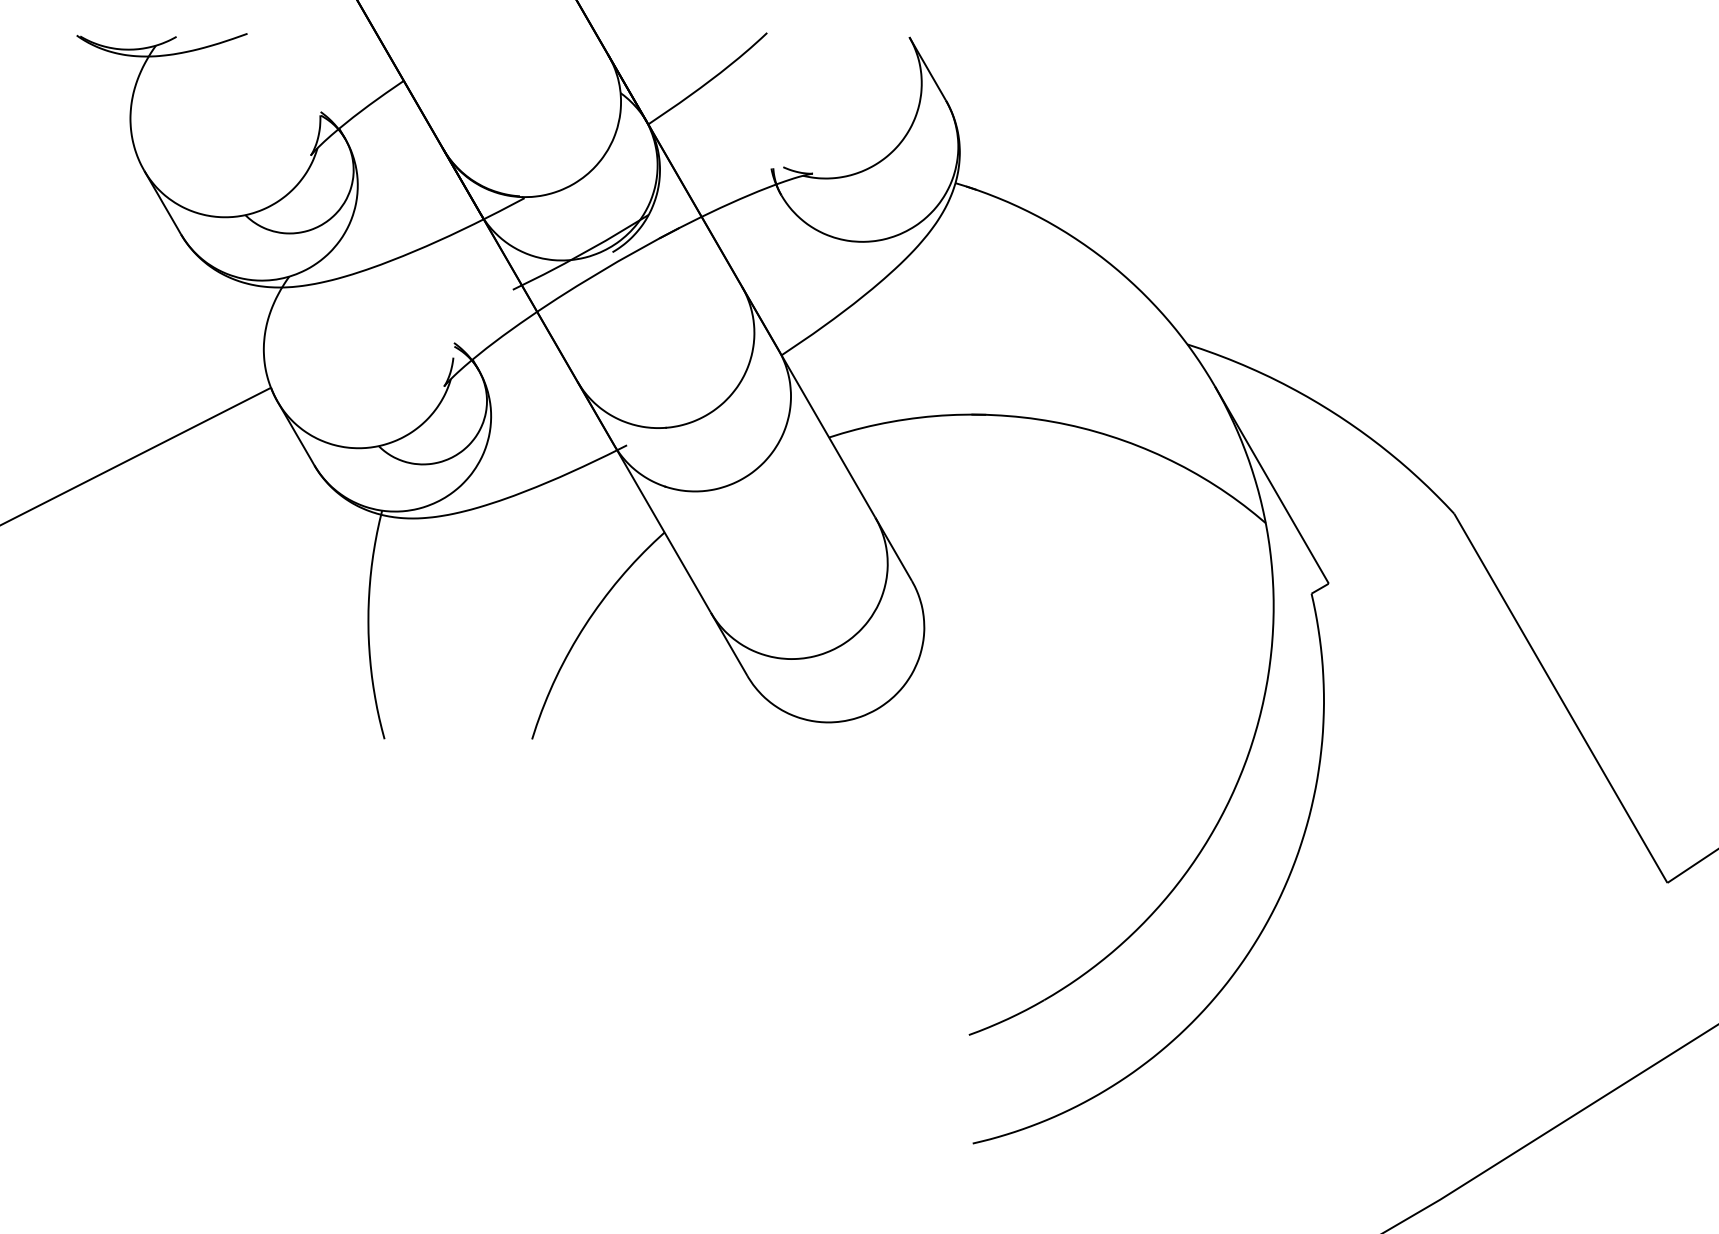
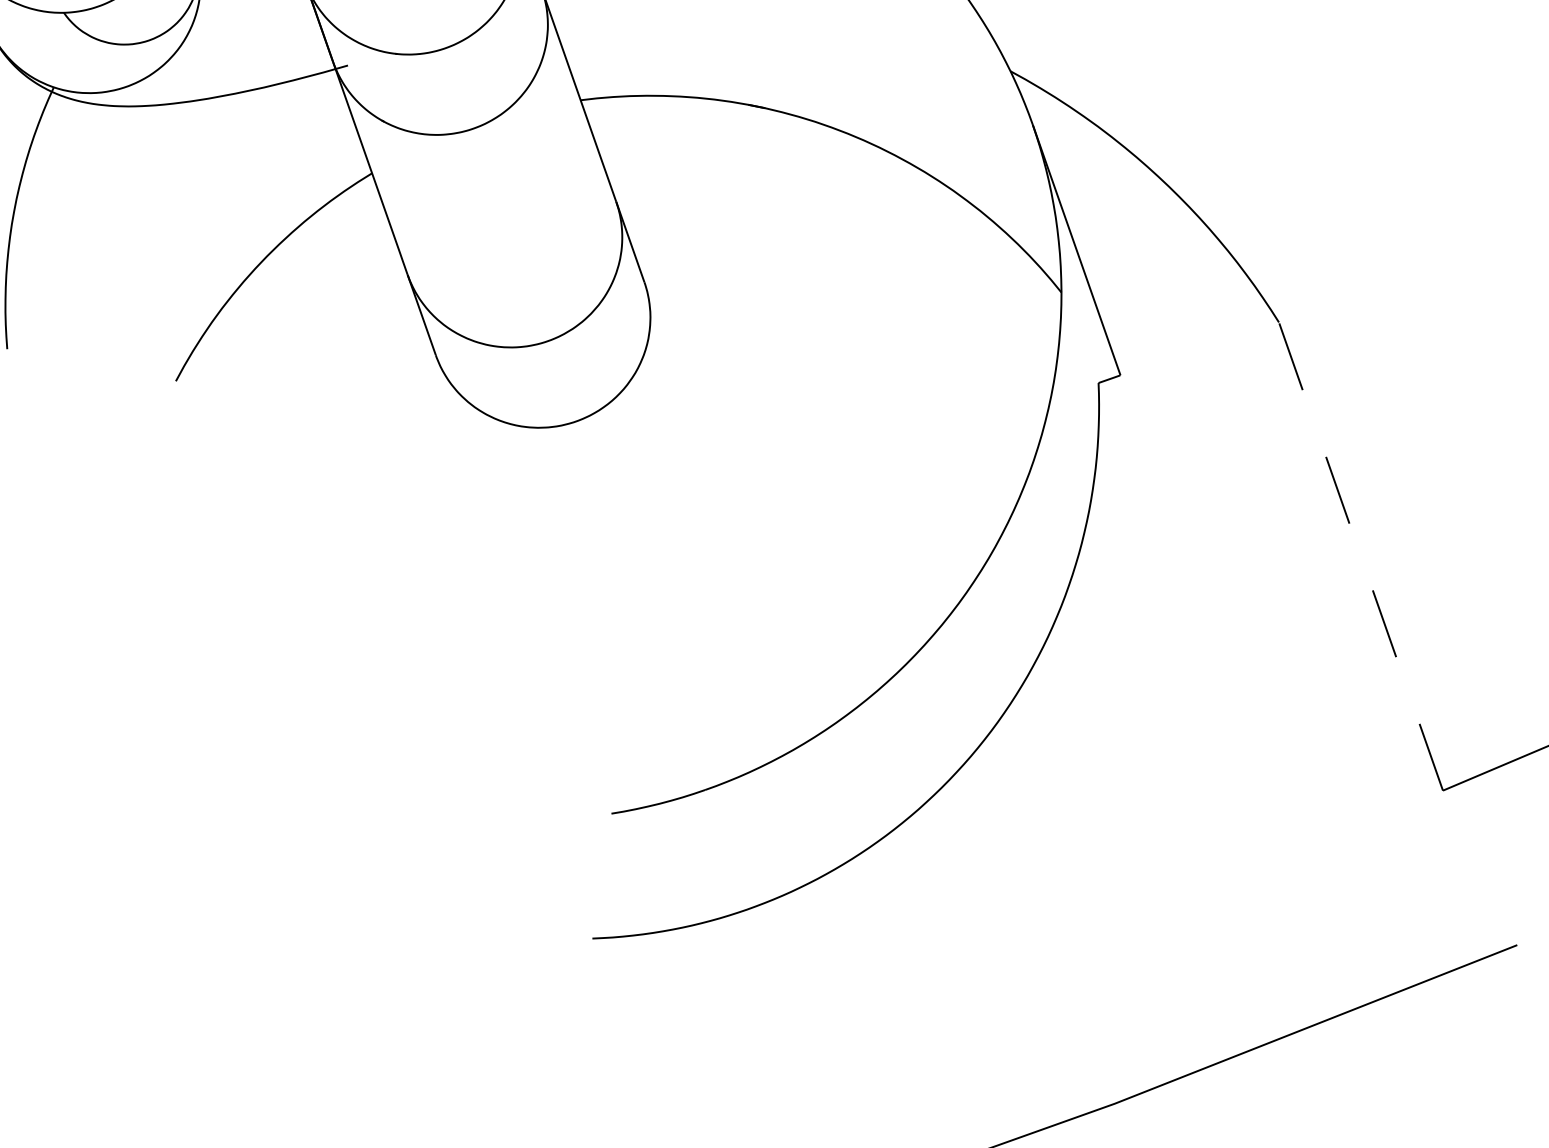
line: (1560, 697) -> (1360, 555), solid -> dashed

